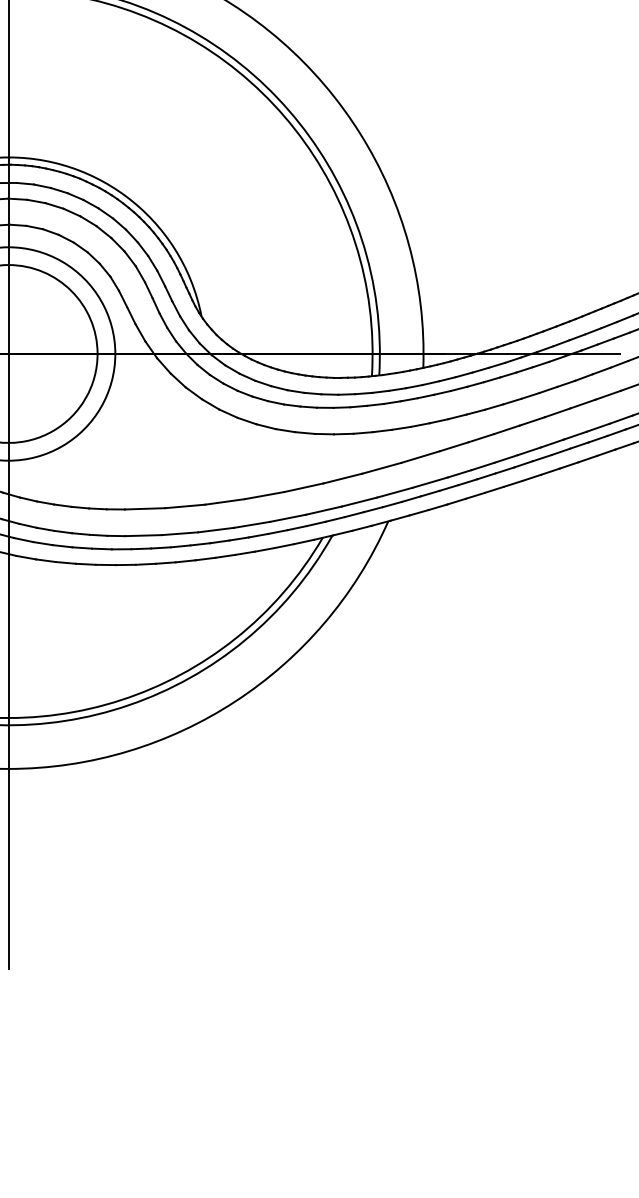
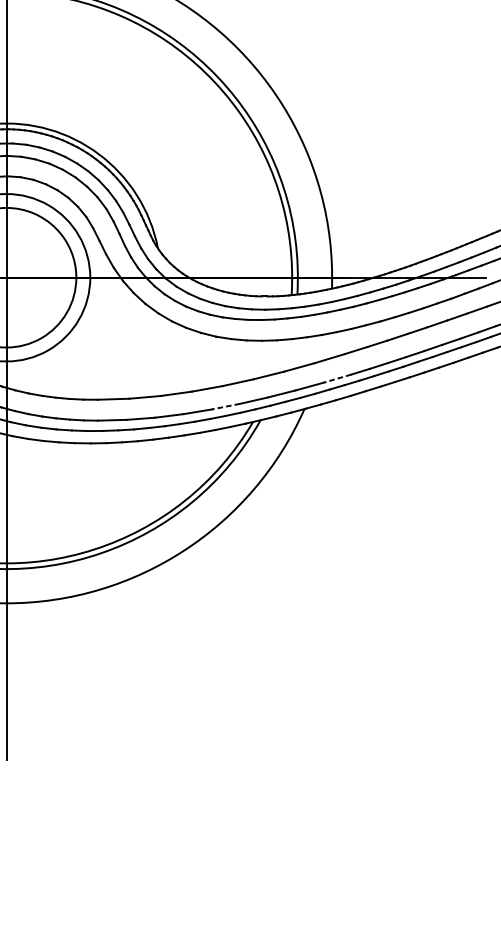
line: (429, 482) -> (336, 378), solid -> dashed
line: (287, 518) -> (225, 406), solid -> dashed

